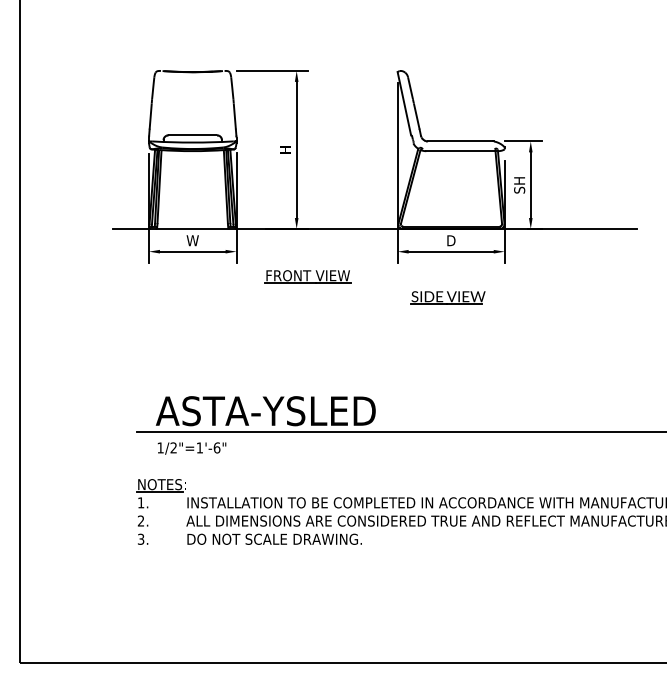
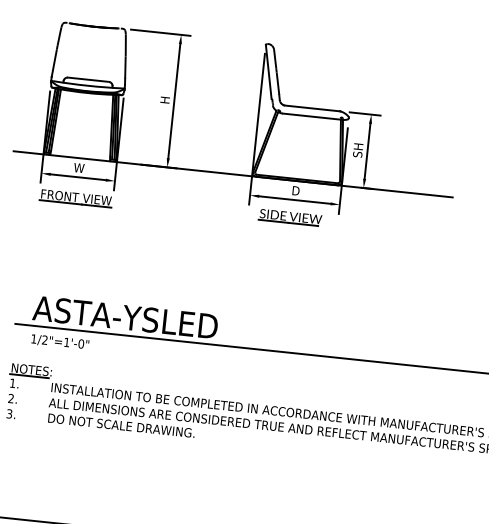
part: (307, 276) -> (75, 198), moved
part: (447, 297) -> (290, 217), moved
text: (217, 447) -> (81, 343), 1/2"=1'-6" -> 1/2"=1'-0"

